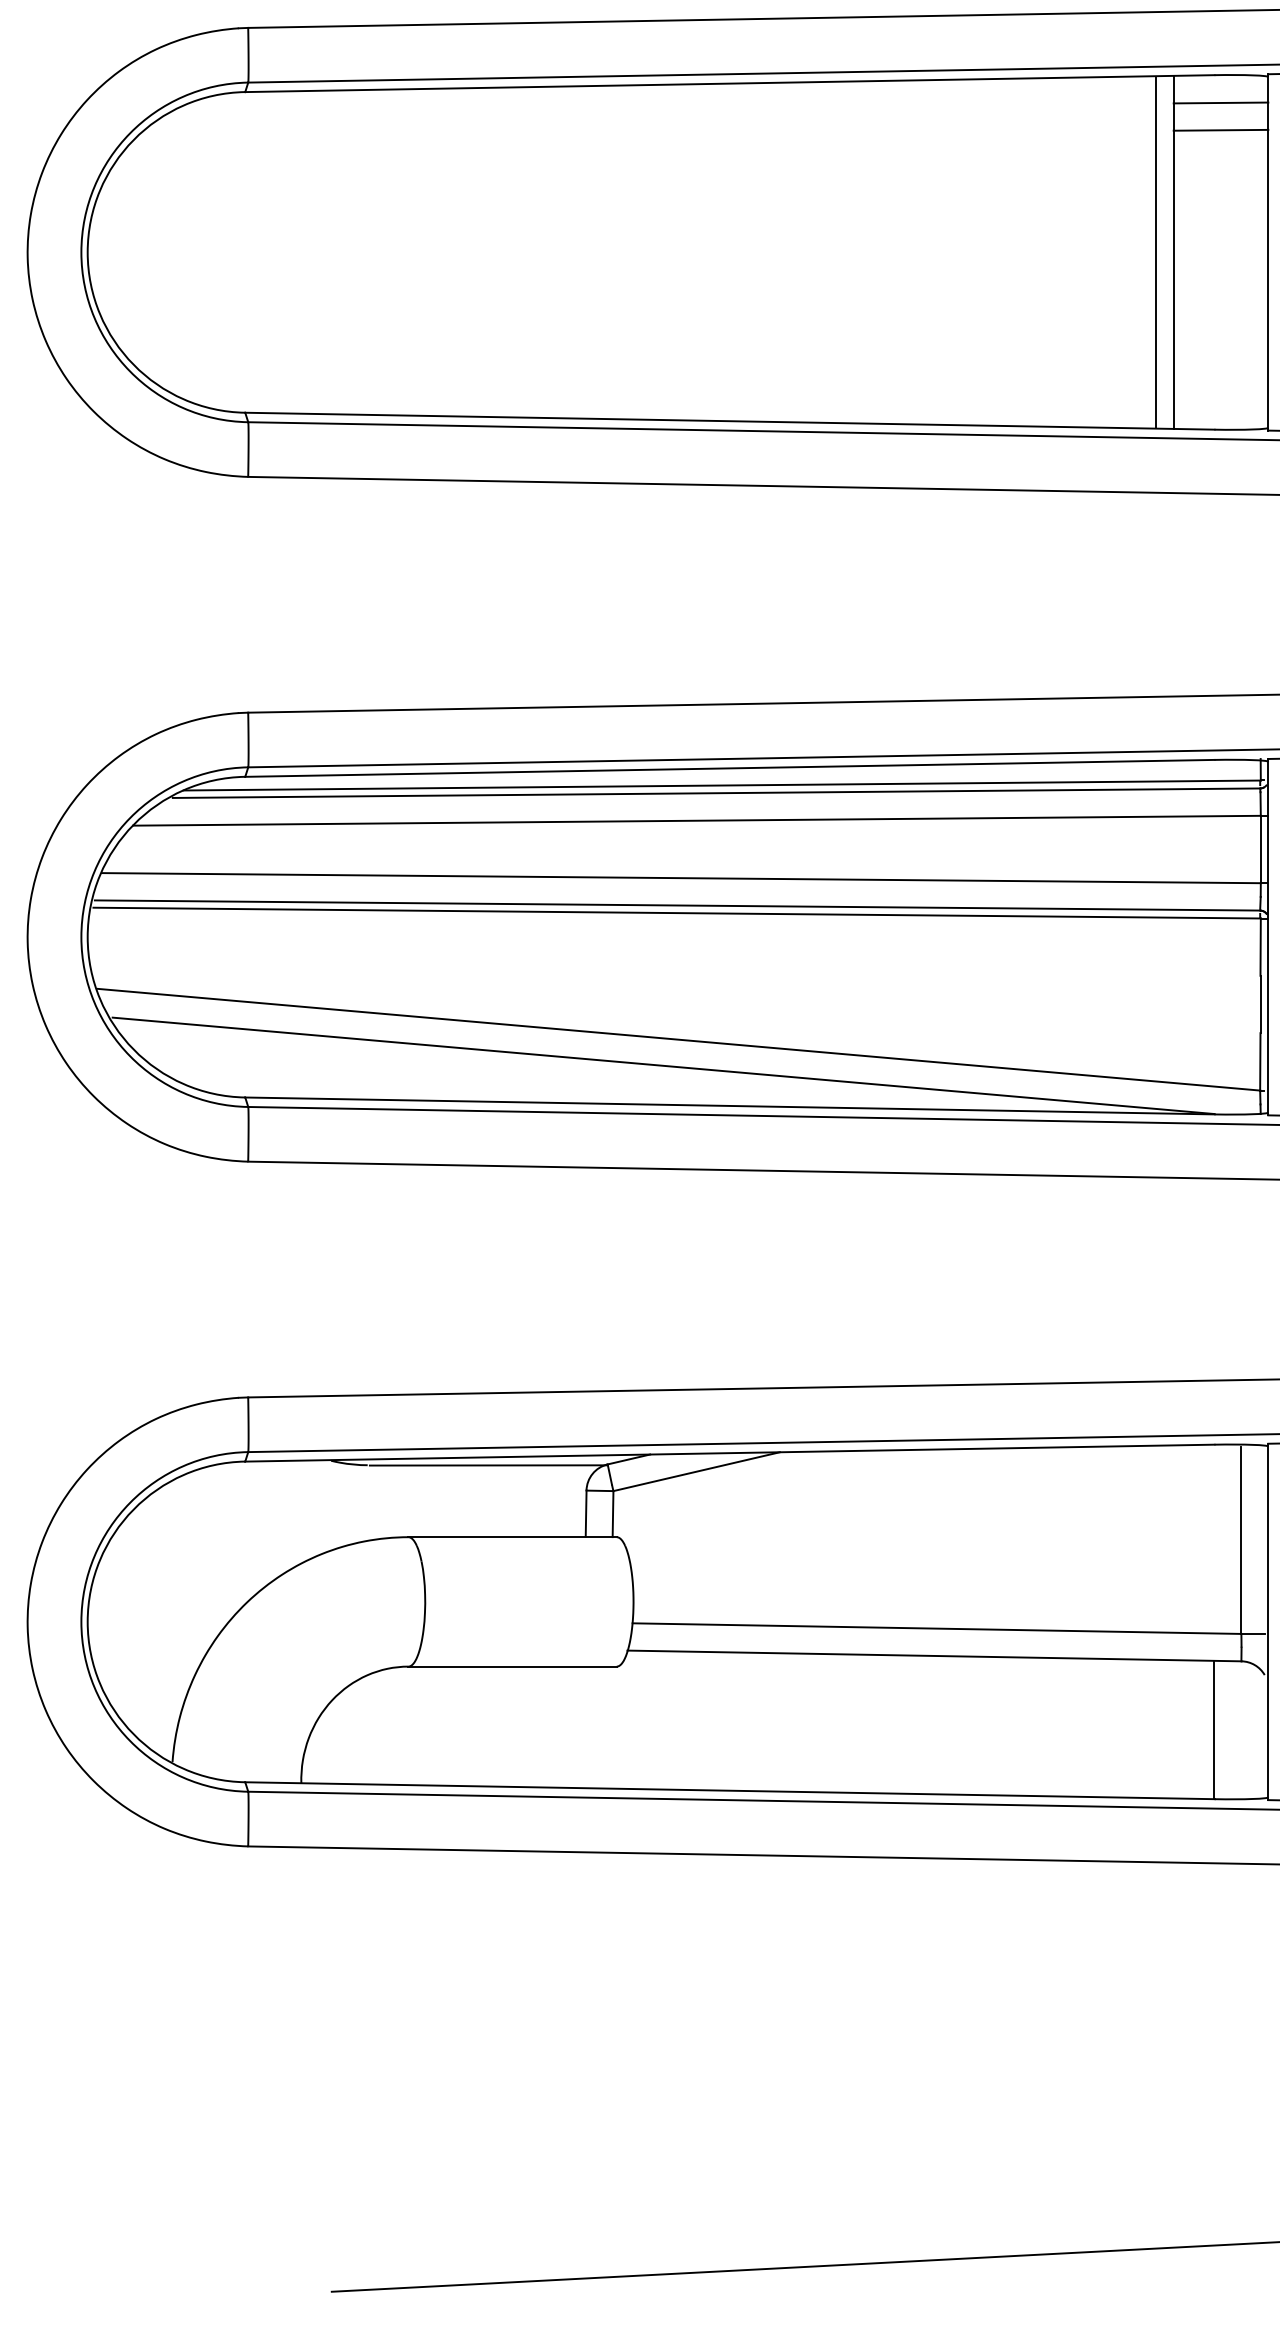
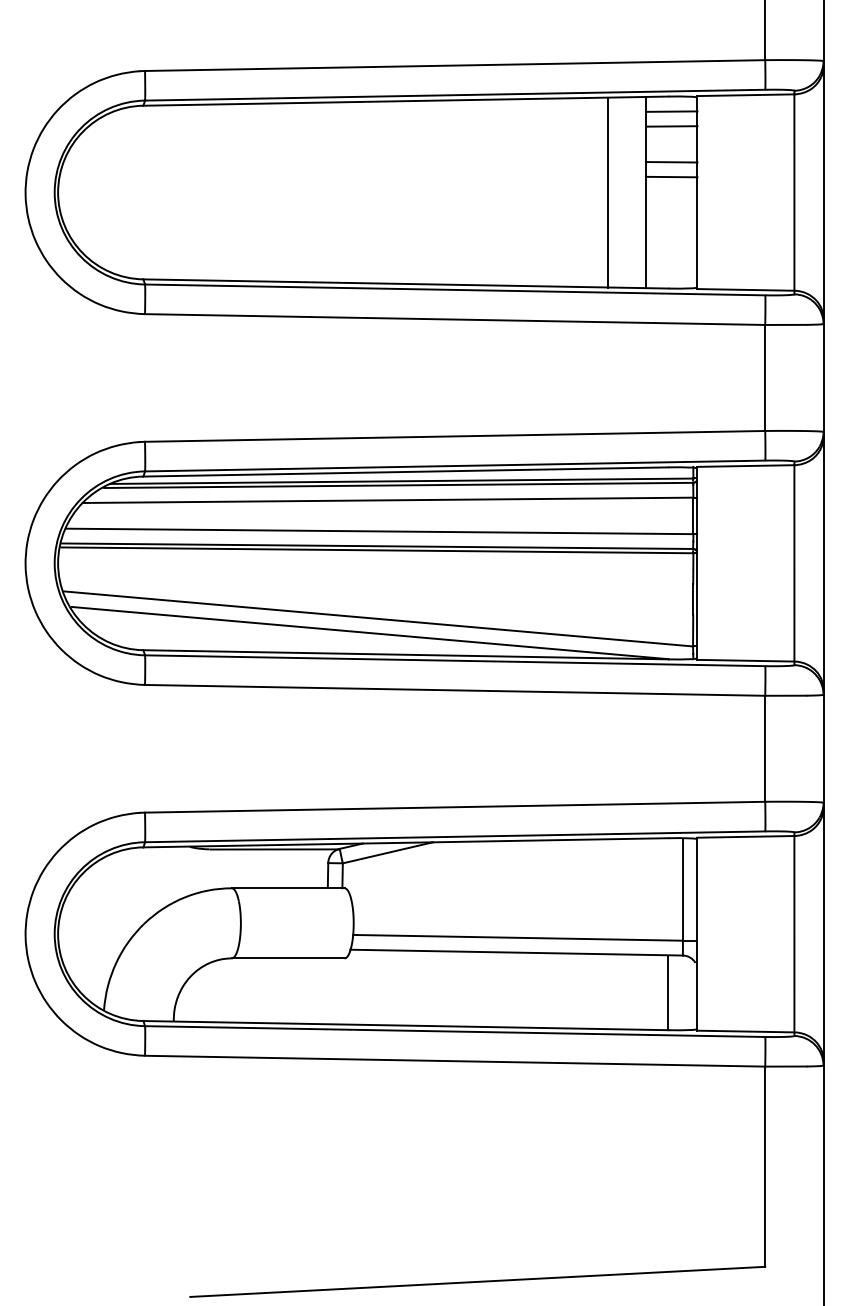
line: (1220, 196) -> (671, 162), added
line: (1220, 222) -> (671, 176), added
line: (1155, 252) -> (608, 192), moved

